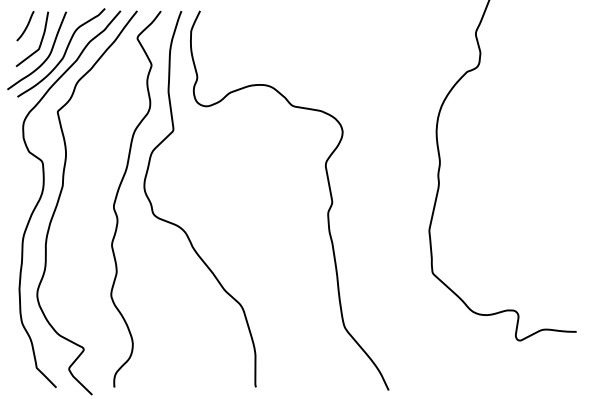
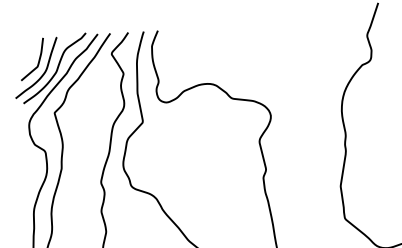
curve: (26, 26) -> (27, 49), removed

